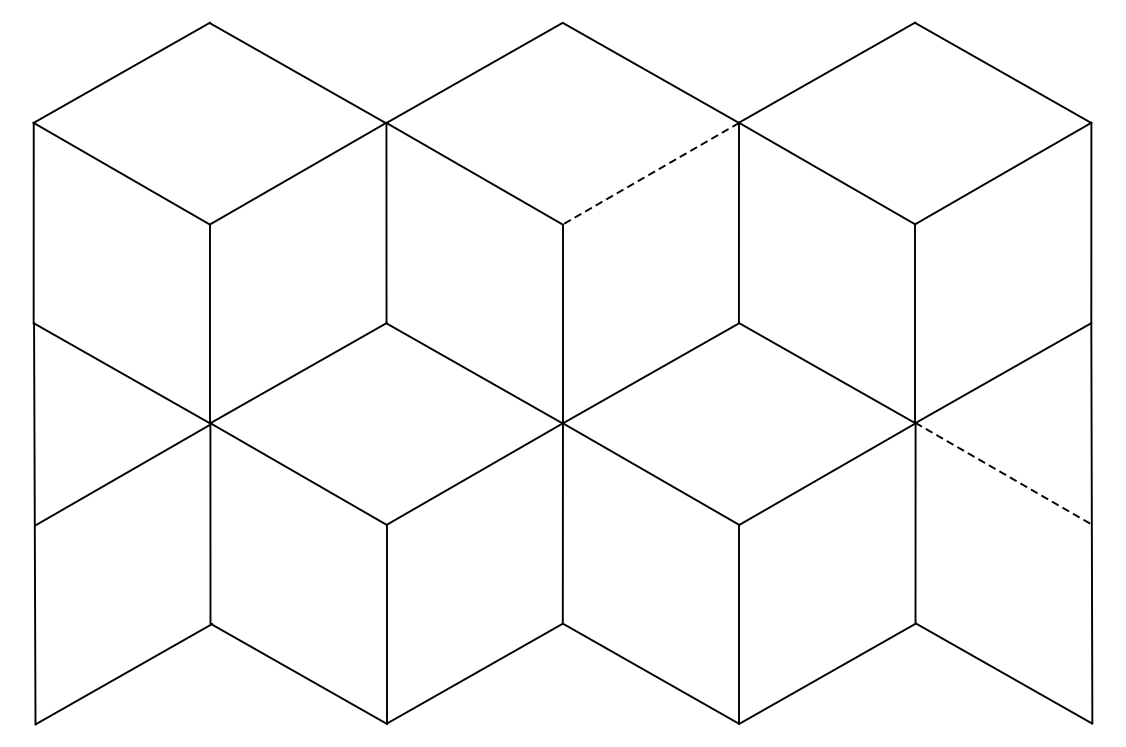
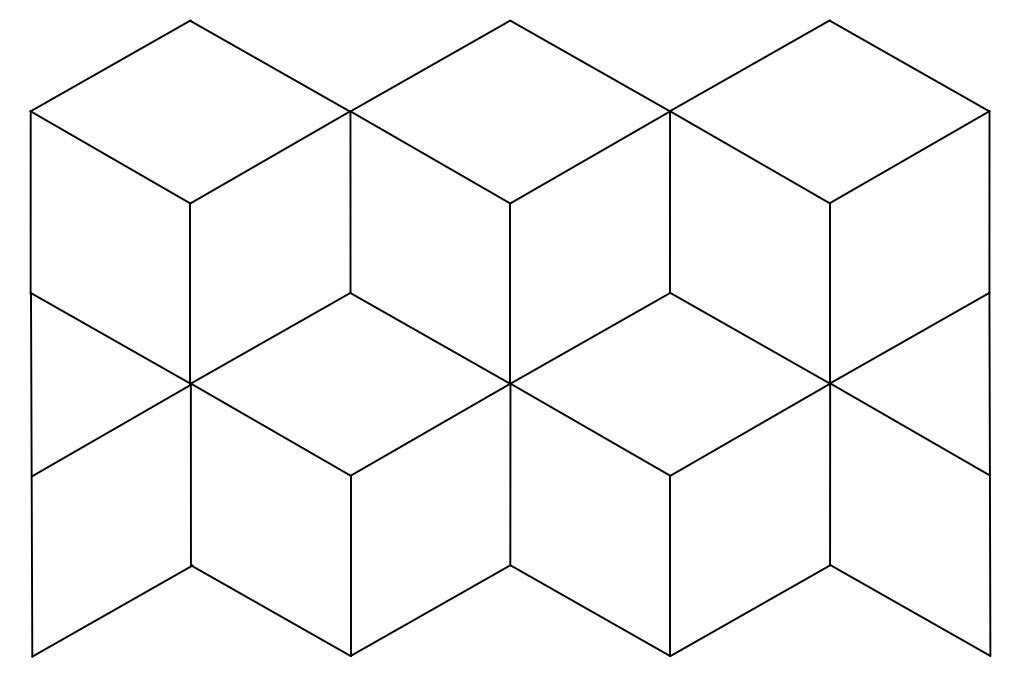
line: (650, 173) -> (589, 157), dashed -> solid
line: (1004, 473) -> (910, 429), dashed -> solid

